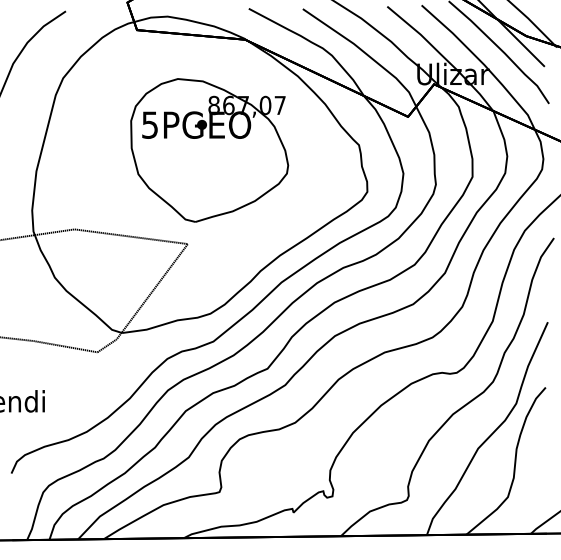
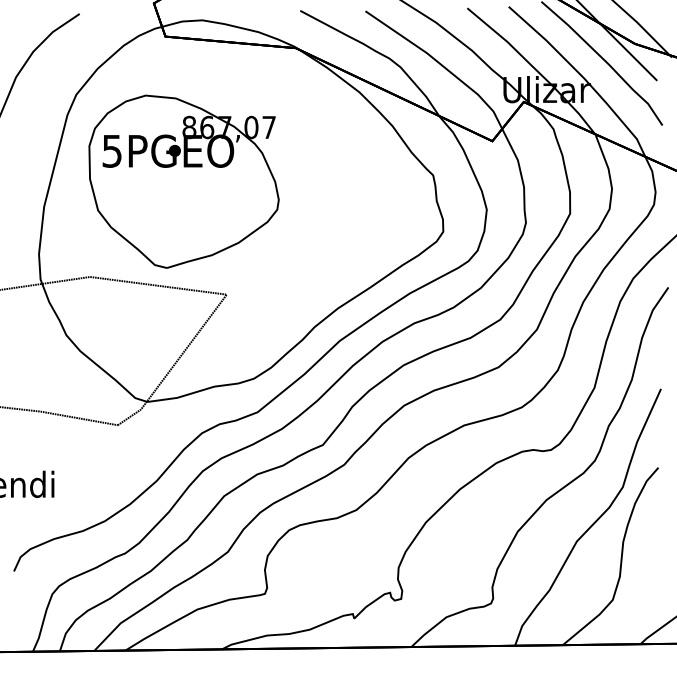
part: (209, 150) -> (183, 181), moved

